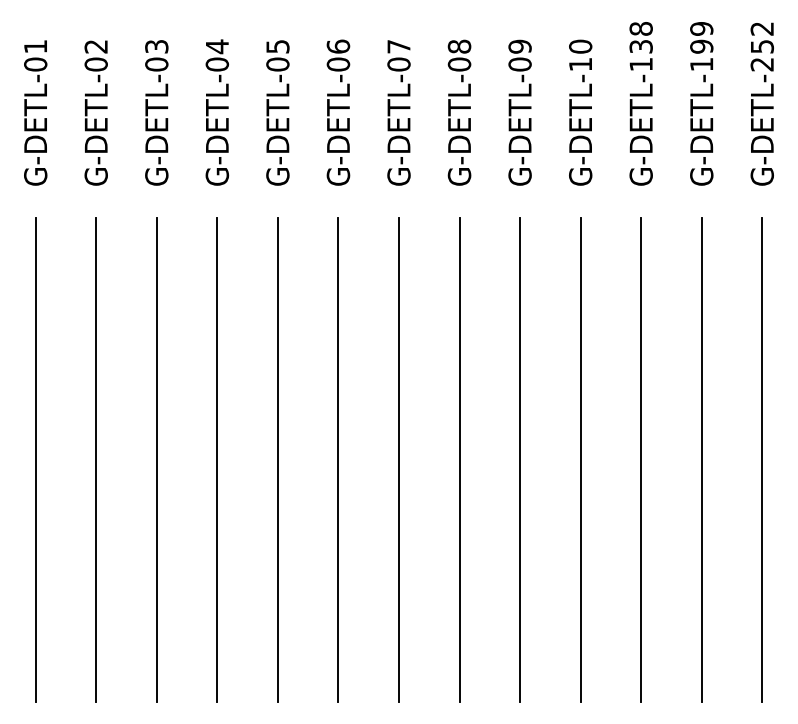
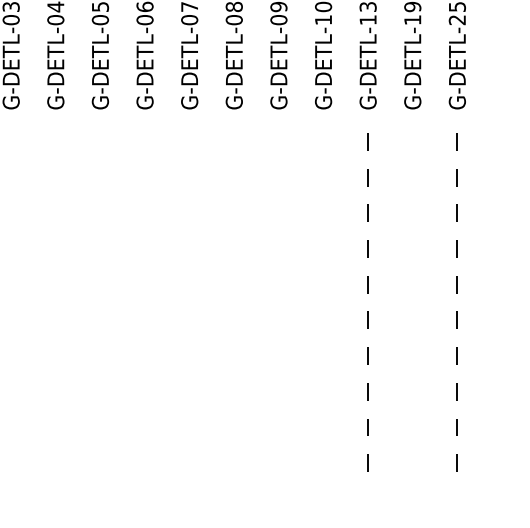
line: (156, 459) -> (10, 311), removed
line: (217, 459) -> (55, 311), removed
line: (277, 459) -> (100, 311), removed
line: (338, 459) -> (145, 311), removed
line: (399, 459) -> (190, 311), removed
line: (459, 459) -> (234, 311), removed
line: (520, 459) -> (279, 311), removed
line: (580, 459) -> (323, 311), removed
line: (701, 459) -> (412, 311), removed
line: (641, 460) -> (368, 311), solid -> dashed
line: (762, 460) -> (457, 311), solid -> dashed

